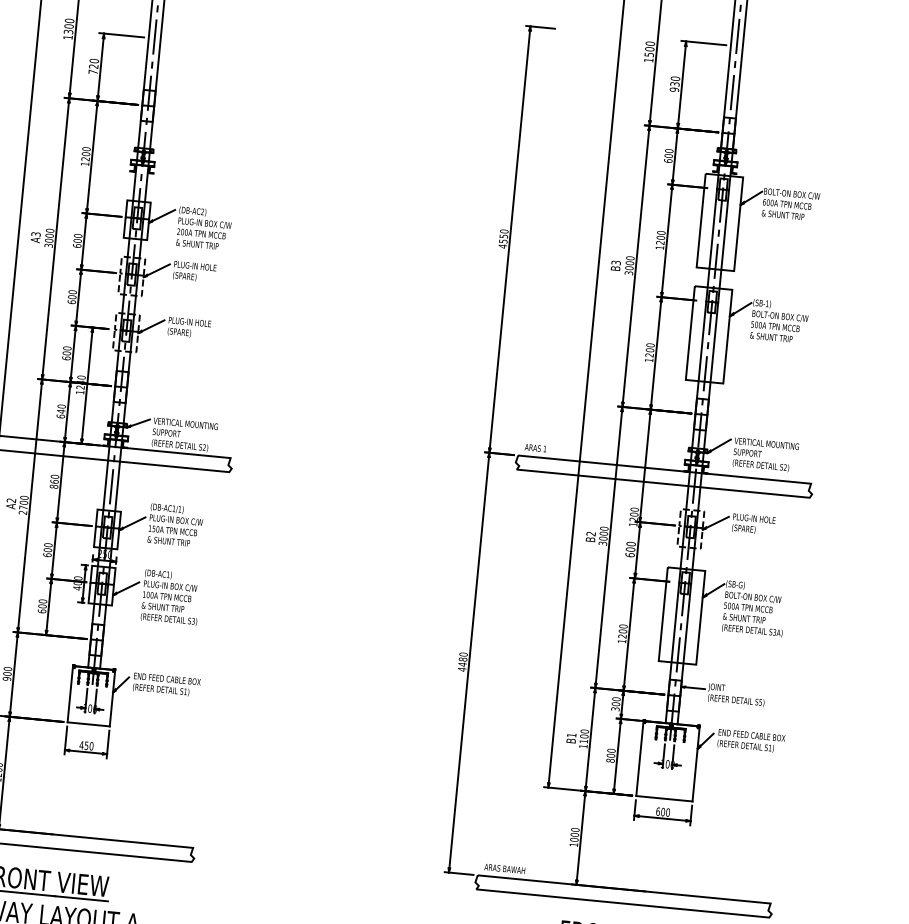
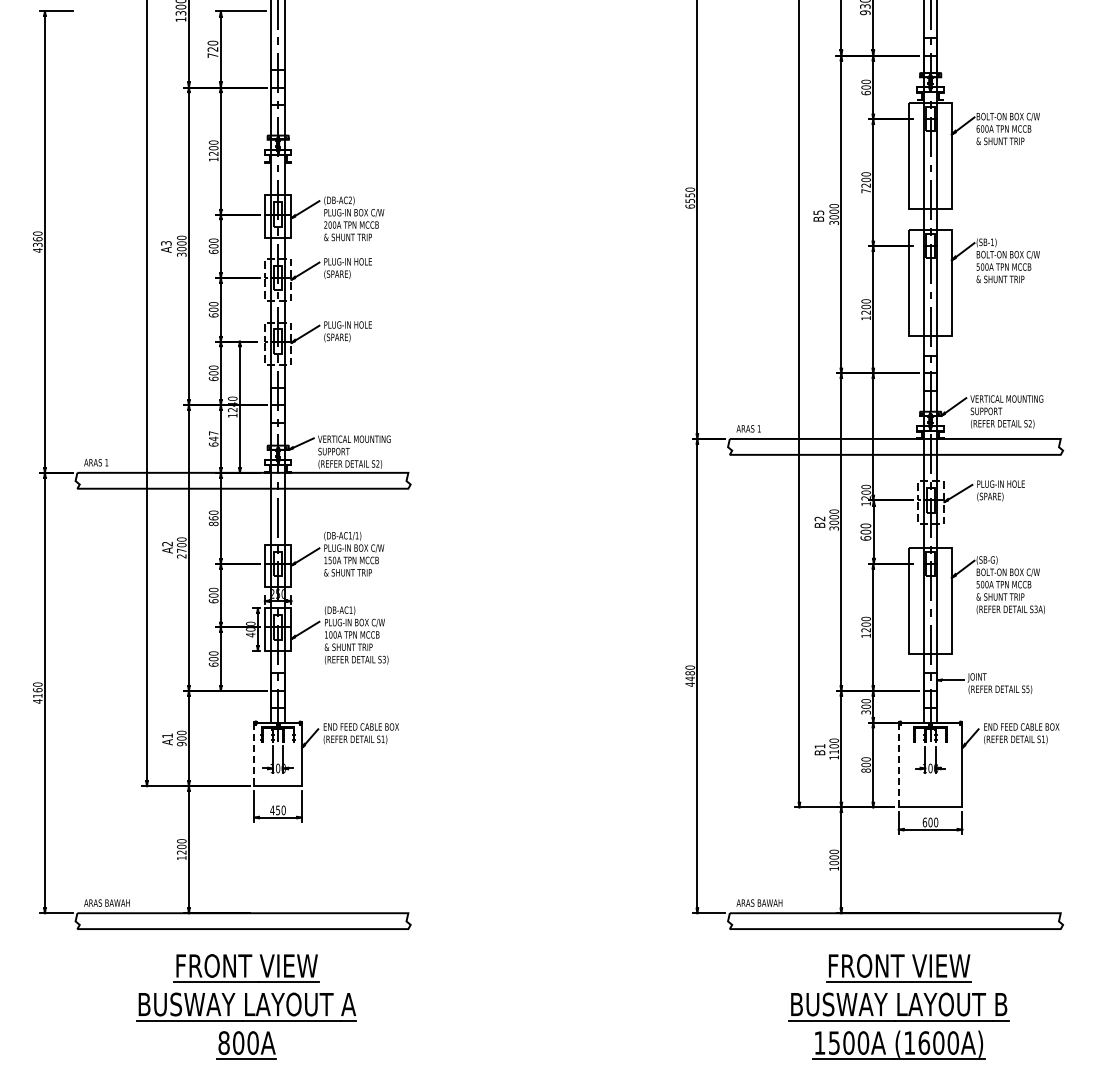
text: (503, 246) -> (690, 206), 4550 -> 6550
text: (659, 248) -> (865, 191), 1200 -> 7200
text: (615, 262) -> (818, 212), B3 -> B5
text: (61, 406) -> (213, 433), 640 -> 647
line: (70, 694) -> (254, 754), solid -> dashed
line: (639, 758) -> (898, 765), solid -> dashed

